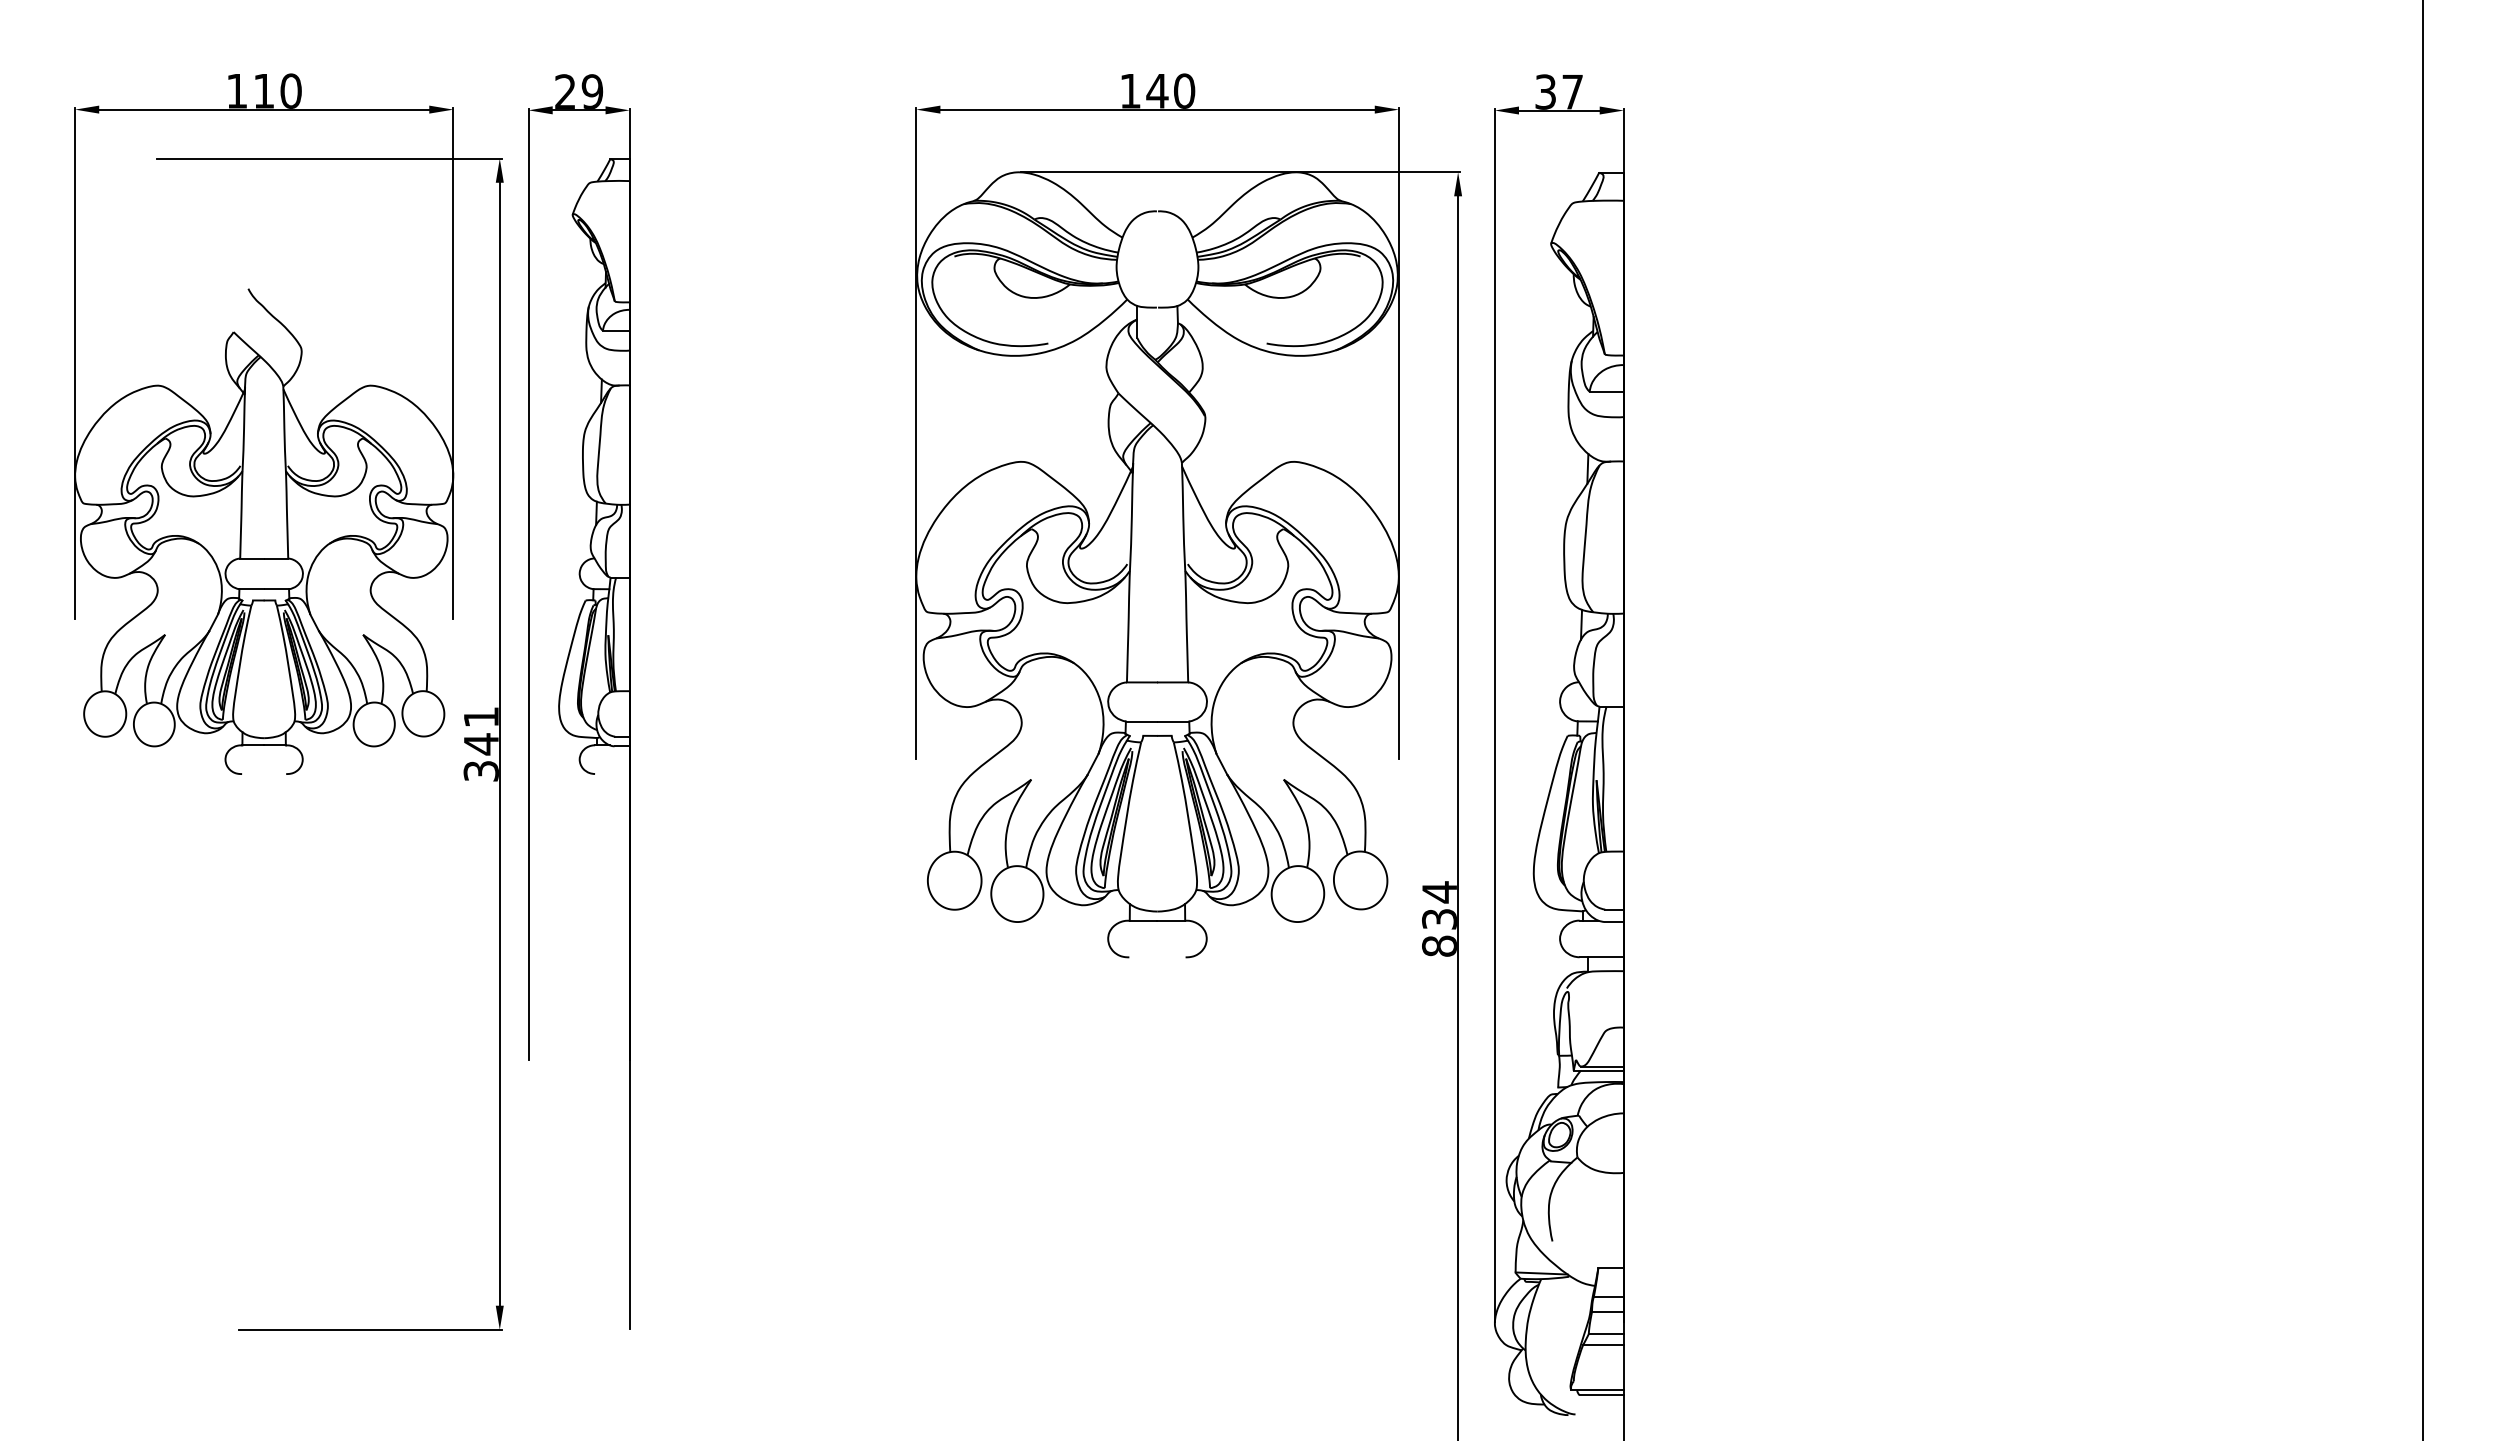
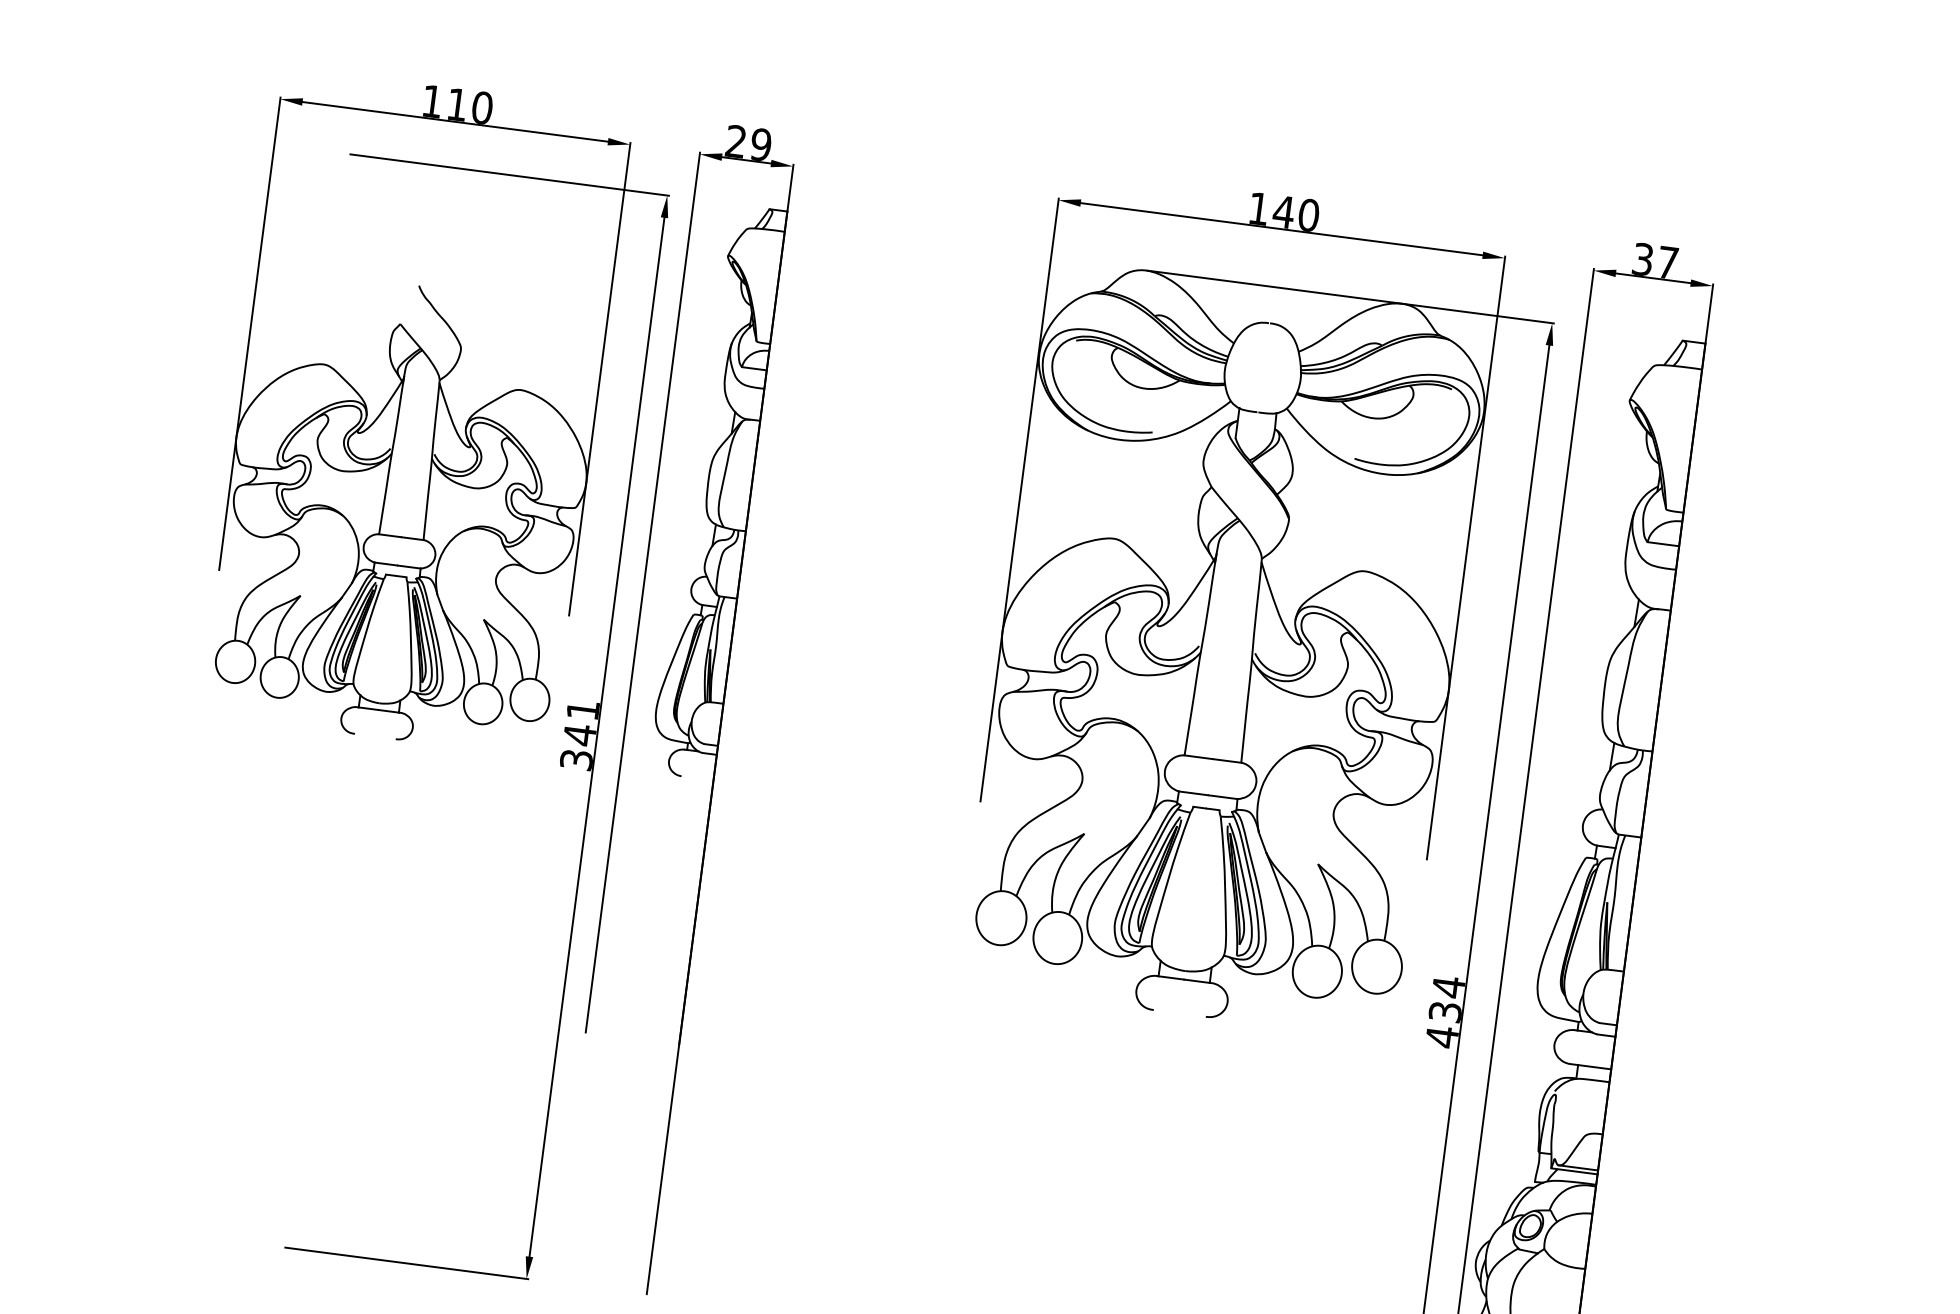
text: (1439, 946) -> (1442, 1037), 834 -> 434

